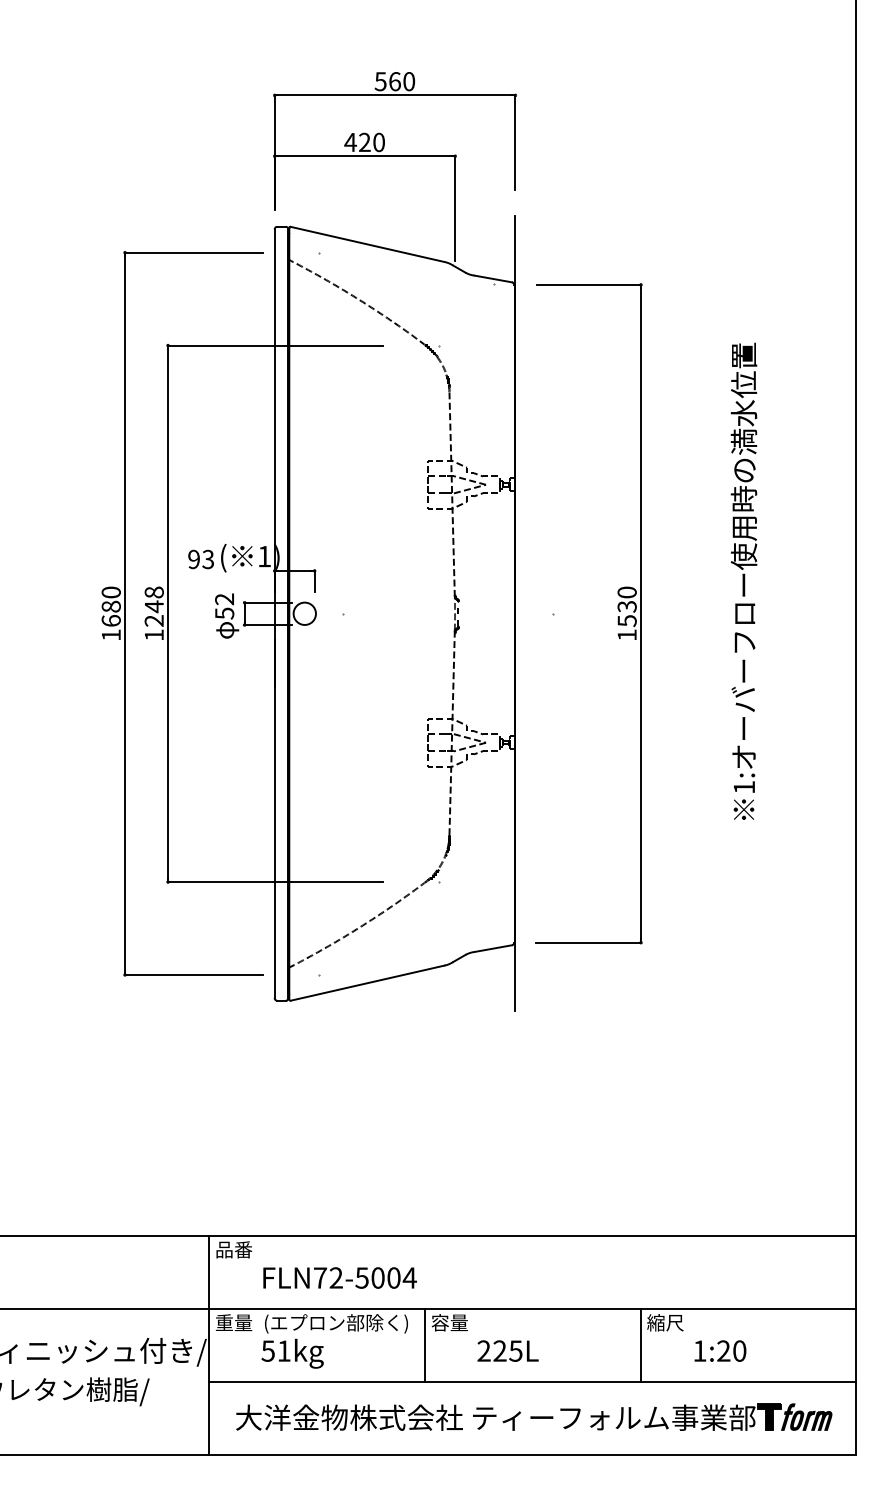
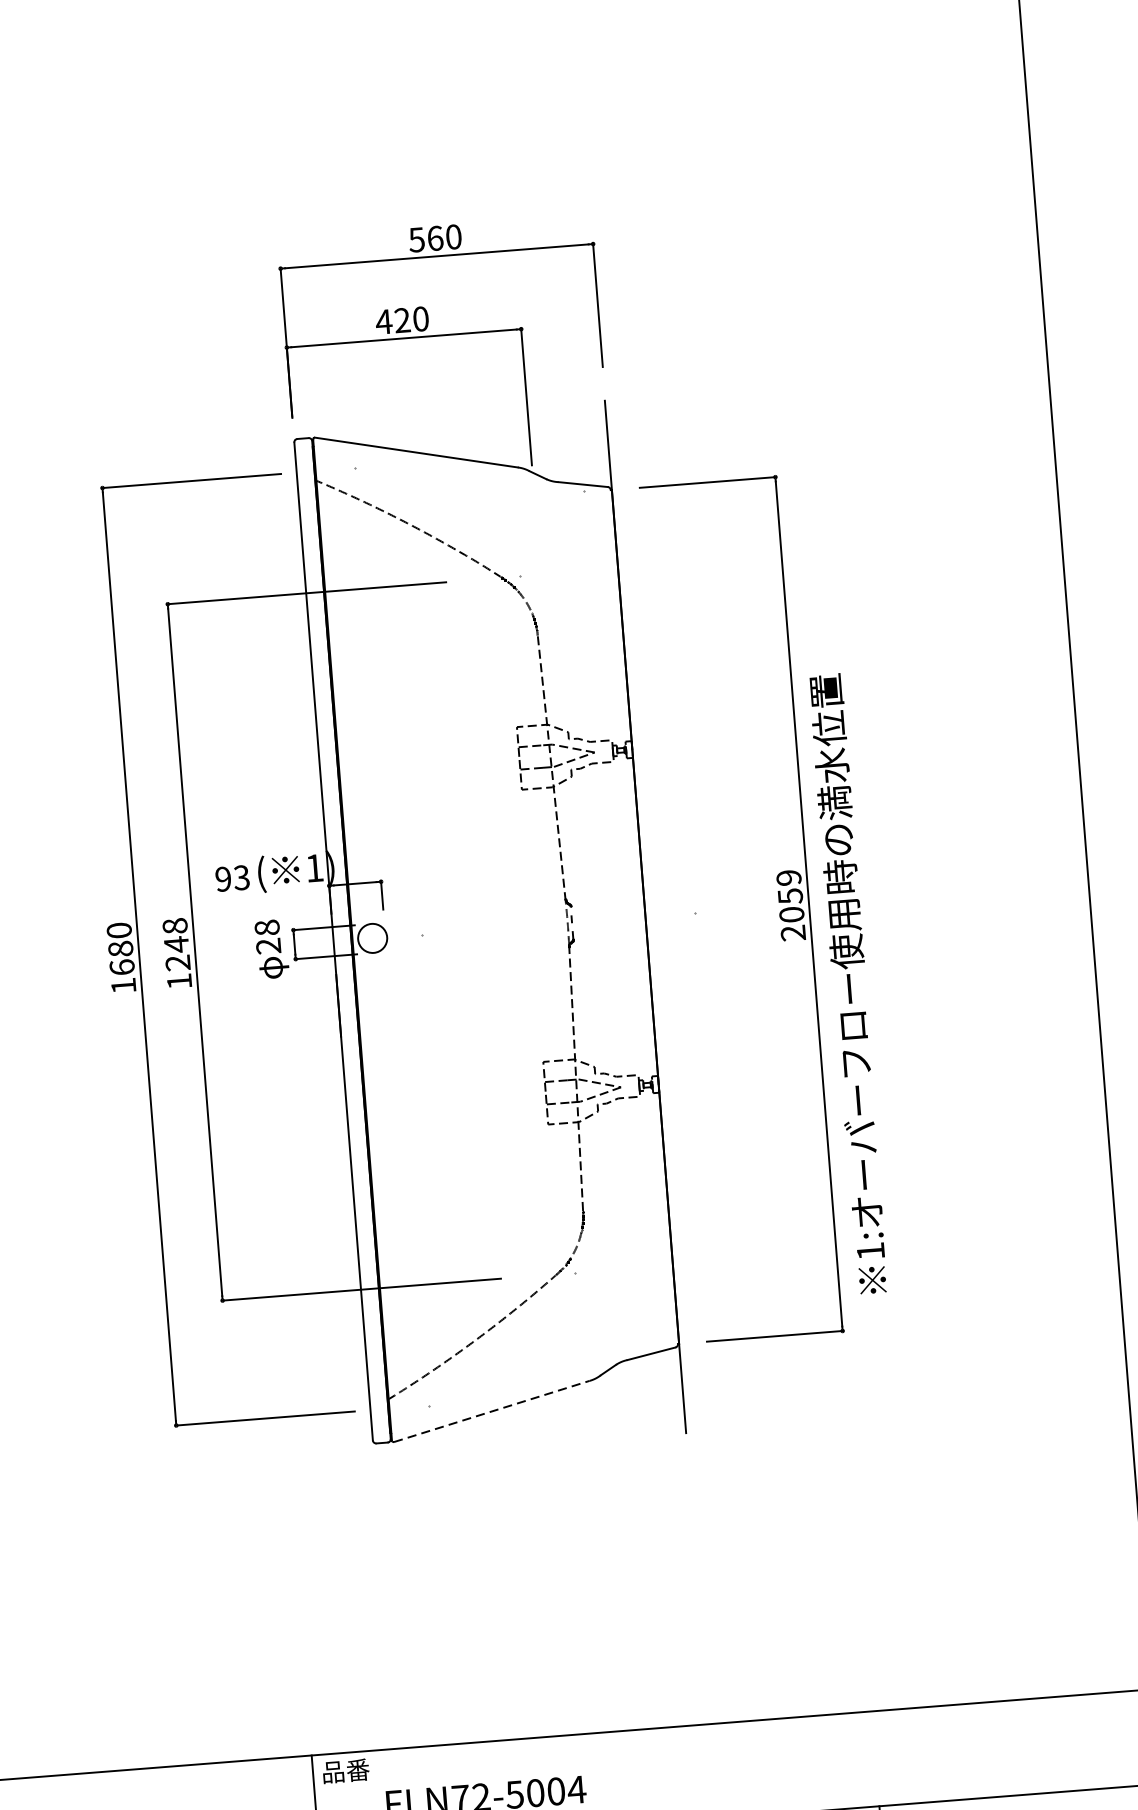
text: (743, 580) -> (848, 982), moved
text: (224, 606) -> (267, 937), 52 -> 28
text: (626, 613) -> (790, 905), 1530 -> 2059
line: (367, 983) -> (491, 1411), solid -> dashed

